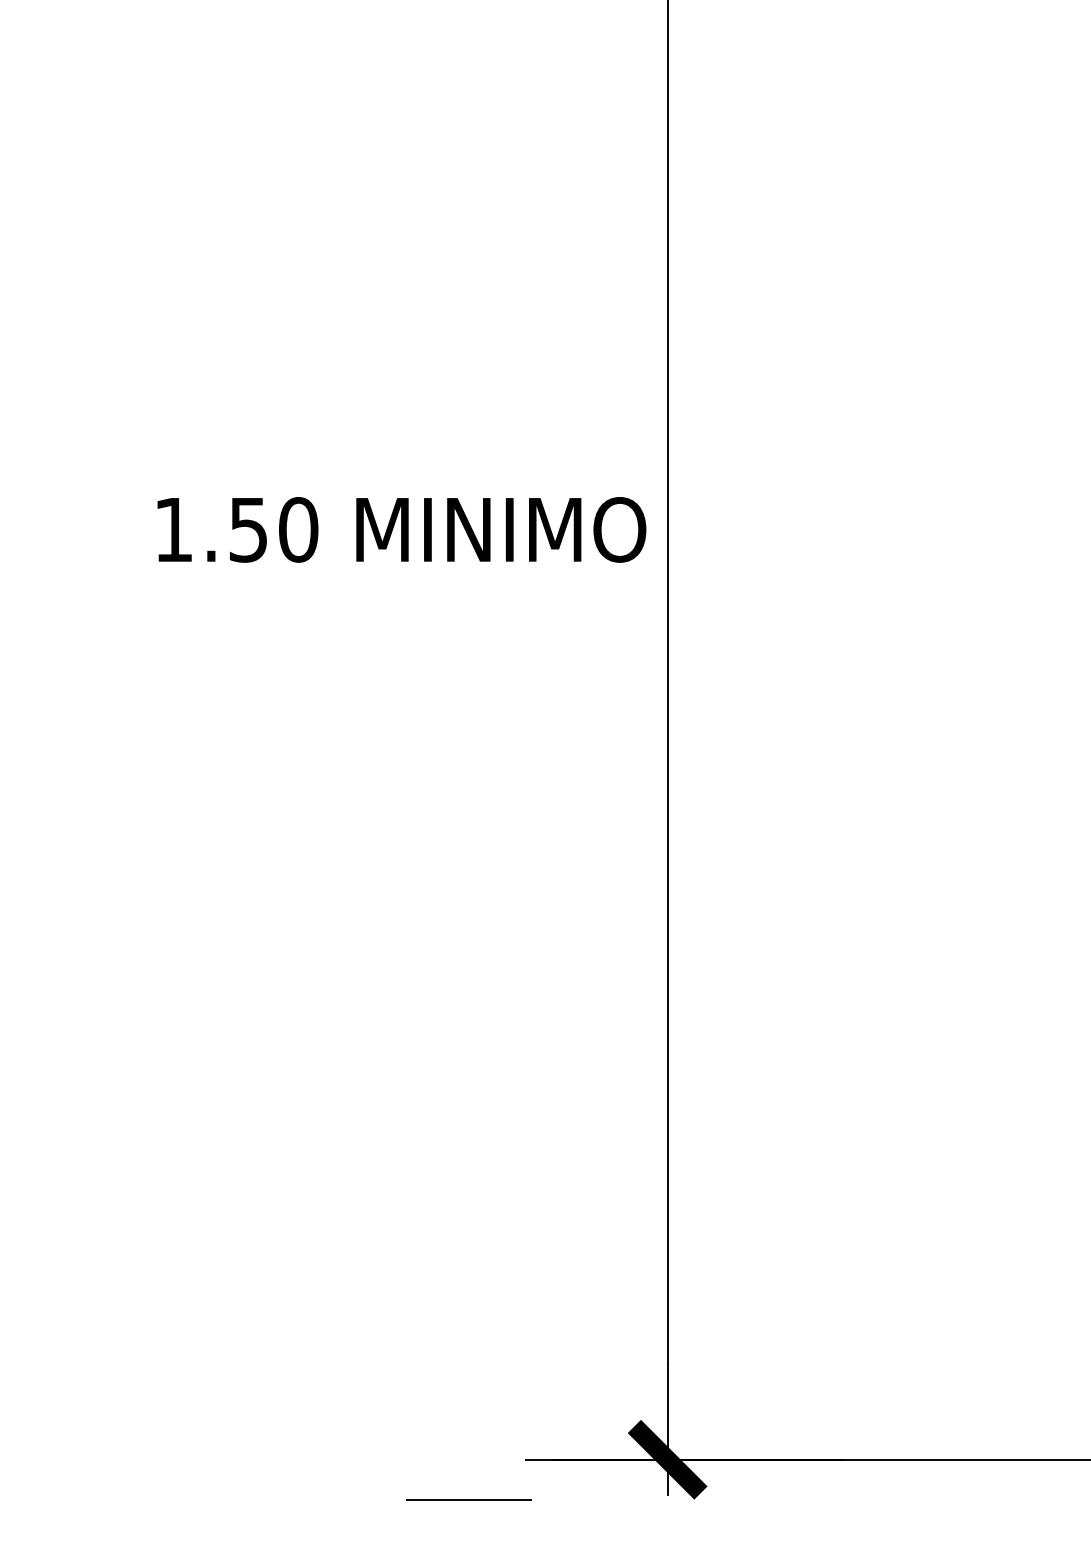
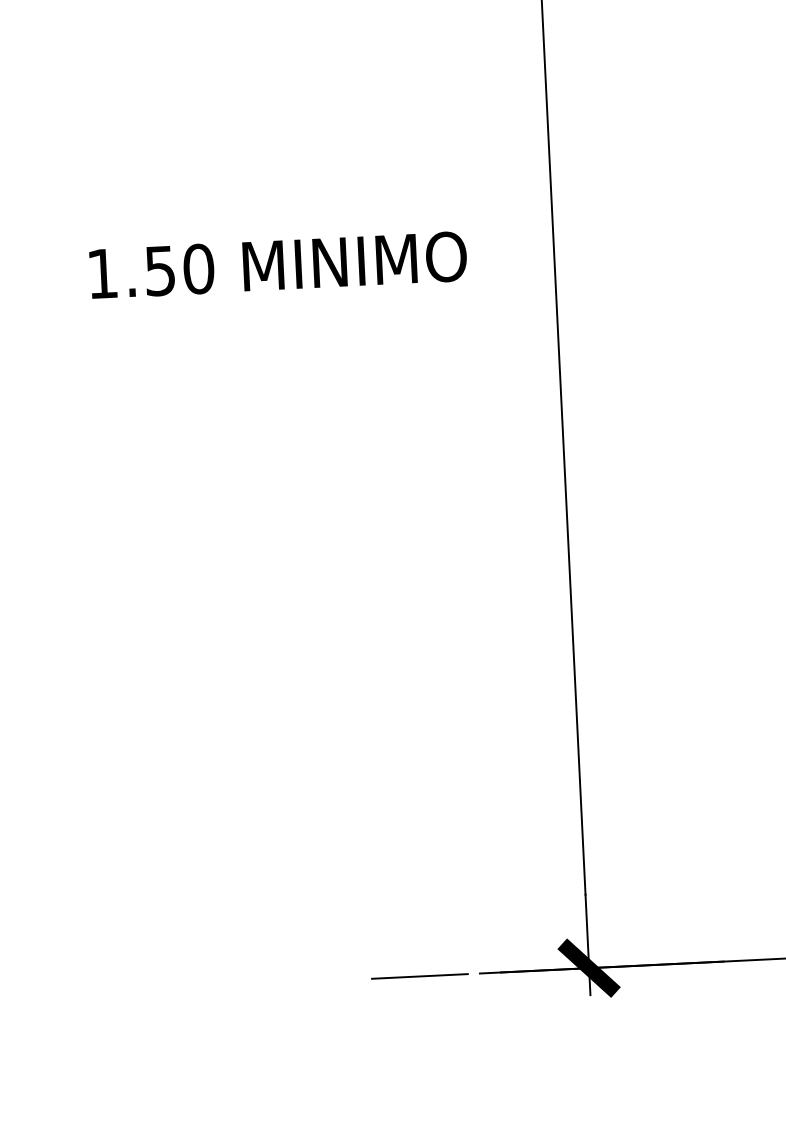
text: (401, 529) -> (278, 264), moved
line: (468, 1499) -> (419, 976), moved

